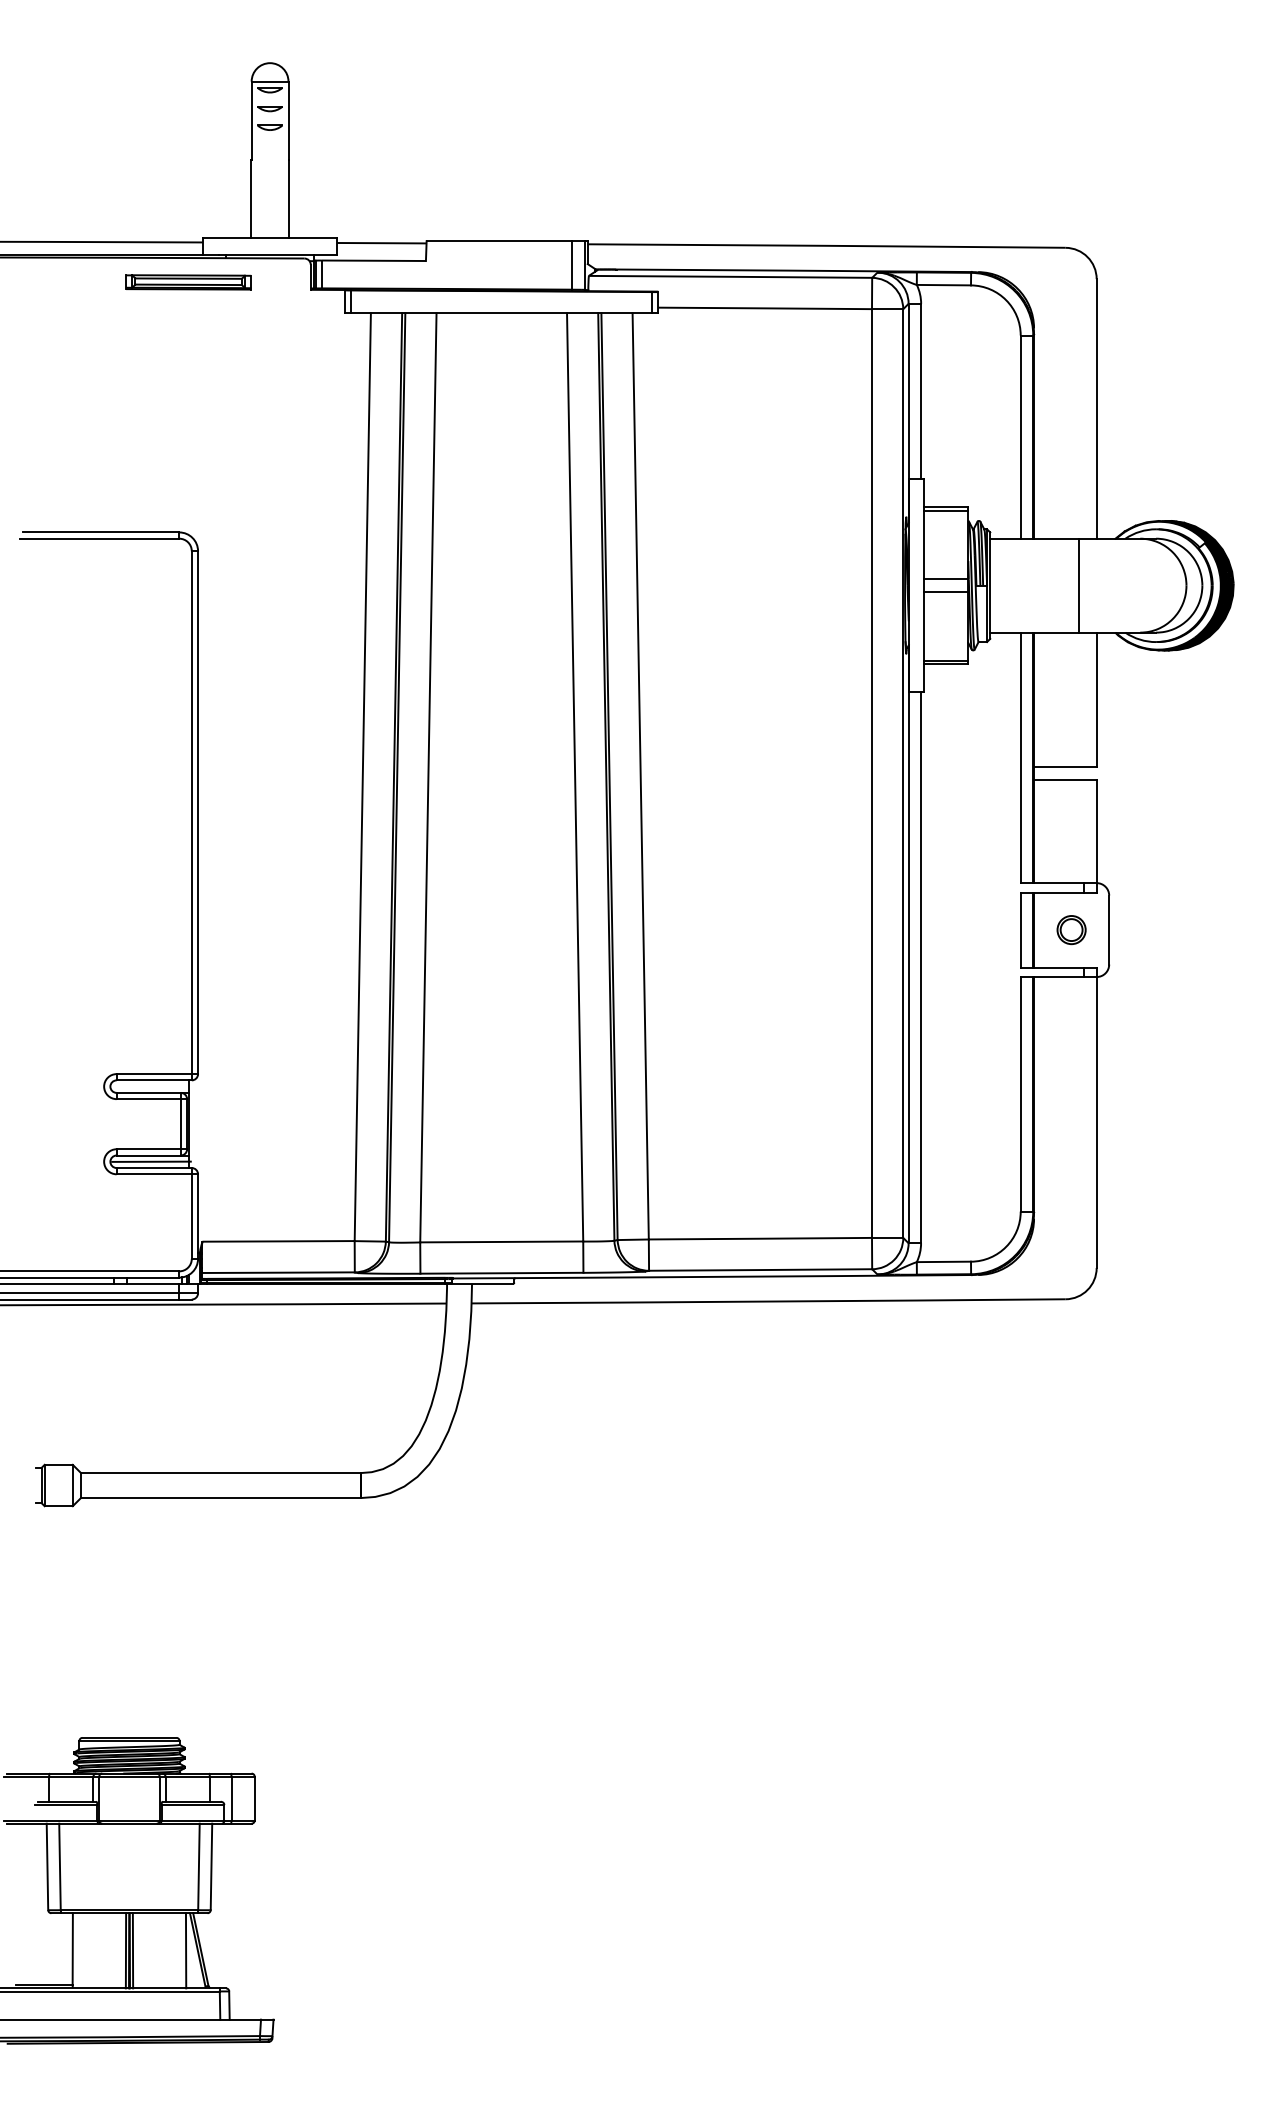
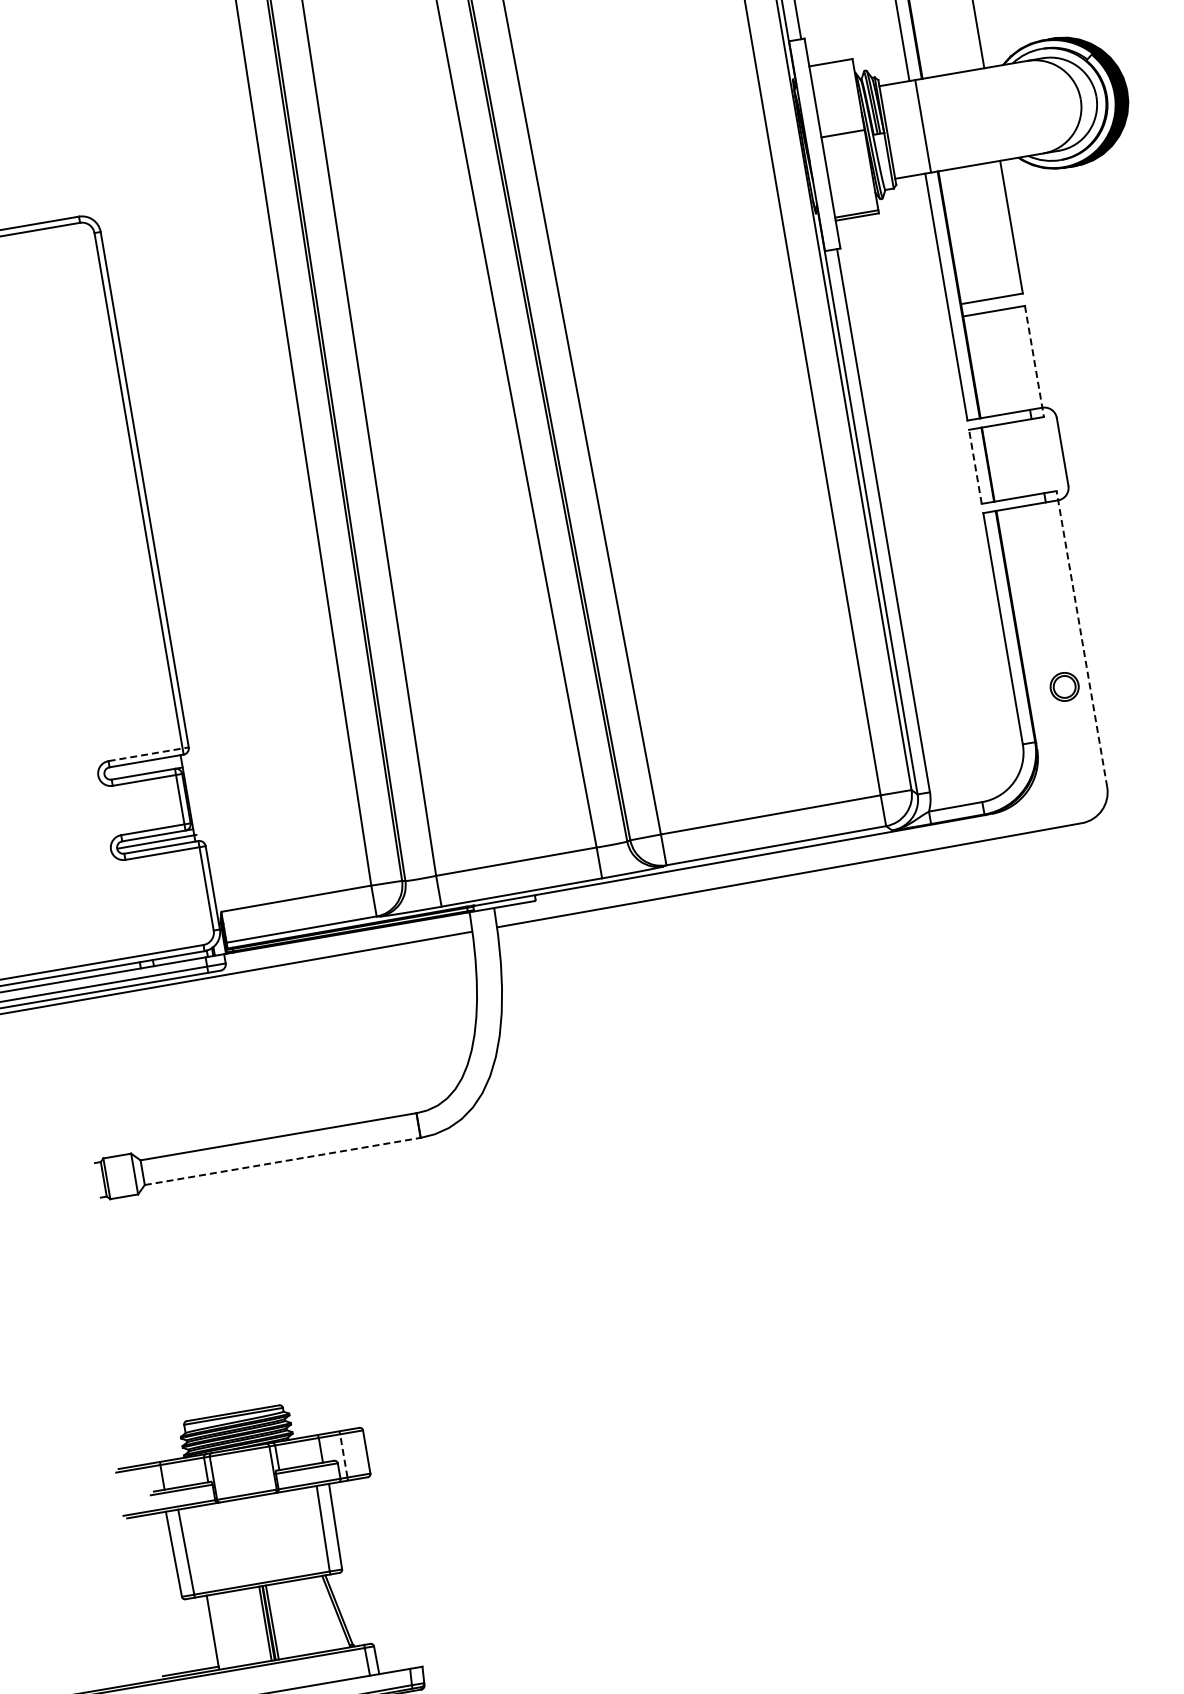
line: (946, 510) -> (831, 65), removed
line: (1078, 585) -> (923, 126), moved
line: (946, 591) -> (845, 145), removed
line: (1096, 836) -> (1034, 361), solid -> dashed
line: (1020, 930) -> (975, 467), solid -> dashed
part: (1071, 930) -> (1064, 687), moved
line: (157, 1074) -> (148, 754), solid -> dashed
line: (1096, 1117) -> (1081, 638), solid -> dashed
line: (220, 1498) -> (282, 1161), solid -> dashed
line: (231, 1798) -> (343, 1455), solid -> dashed
line: (185, 1950) -> (324, 1613), removed

